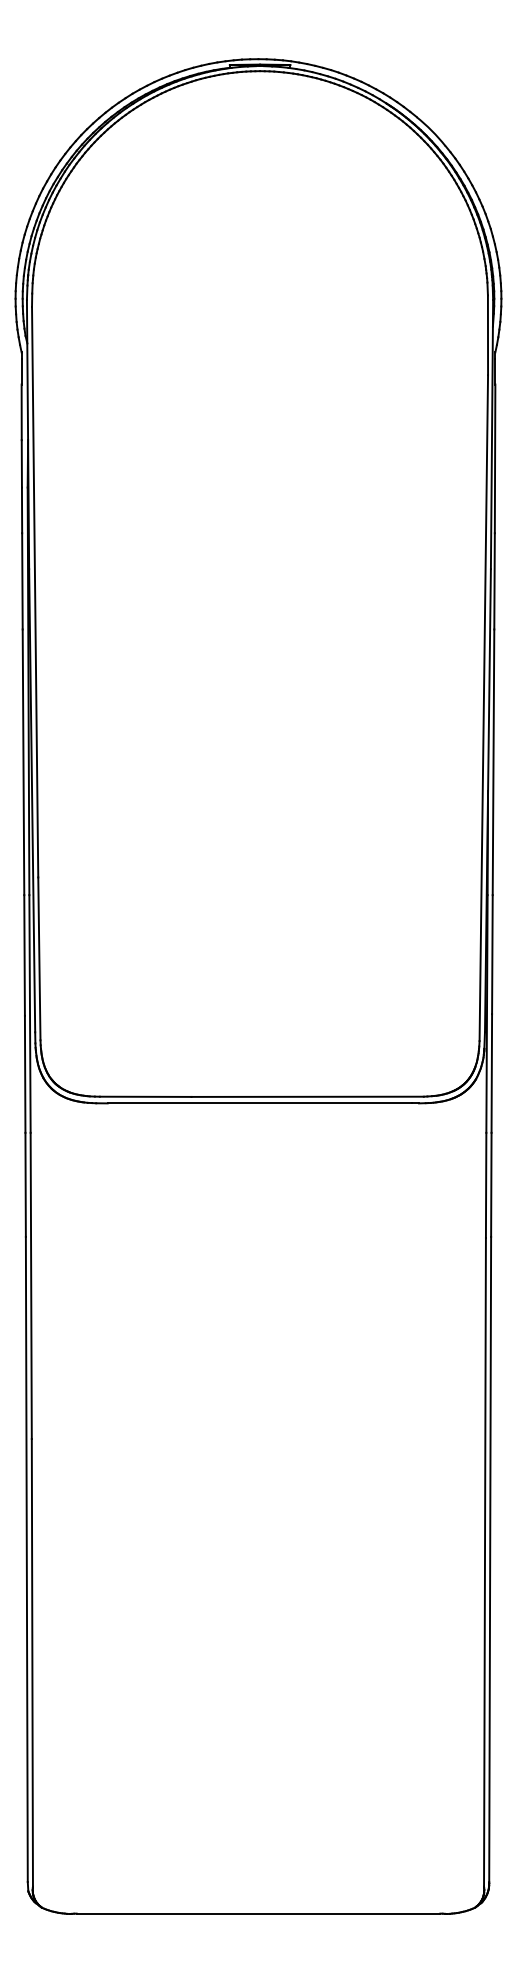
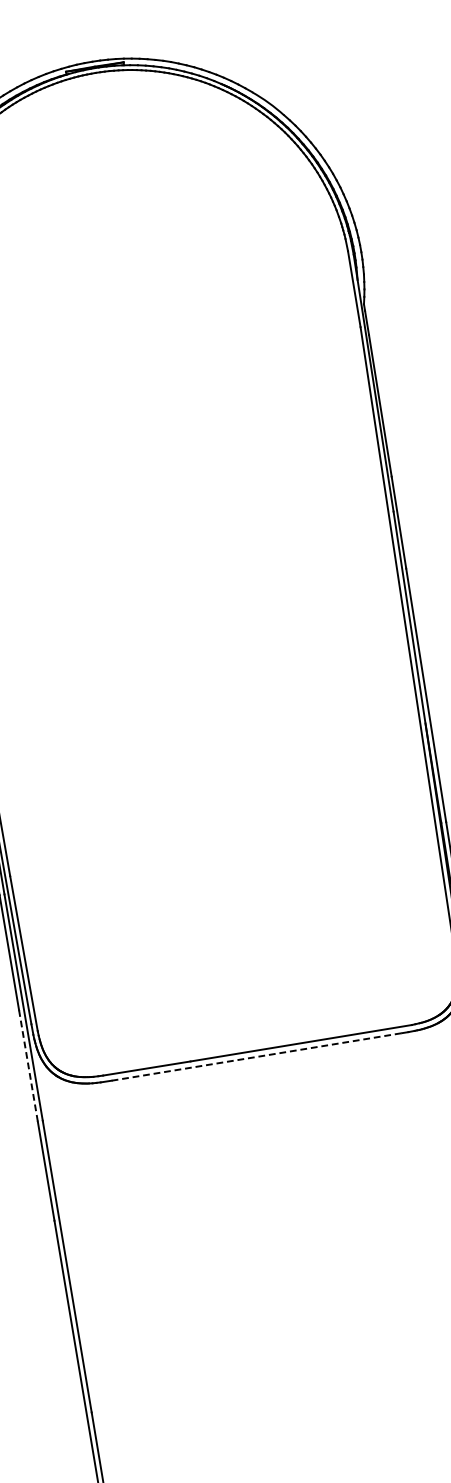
line: (25, 1074) -> (28, 1066), solid -> dashed
line: (260, 1103) -> (257, 1056), solid -> dashed

